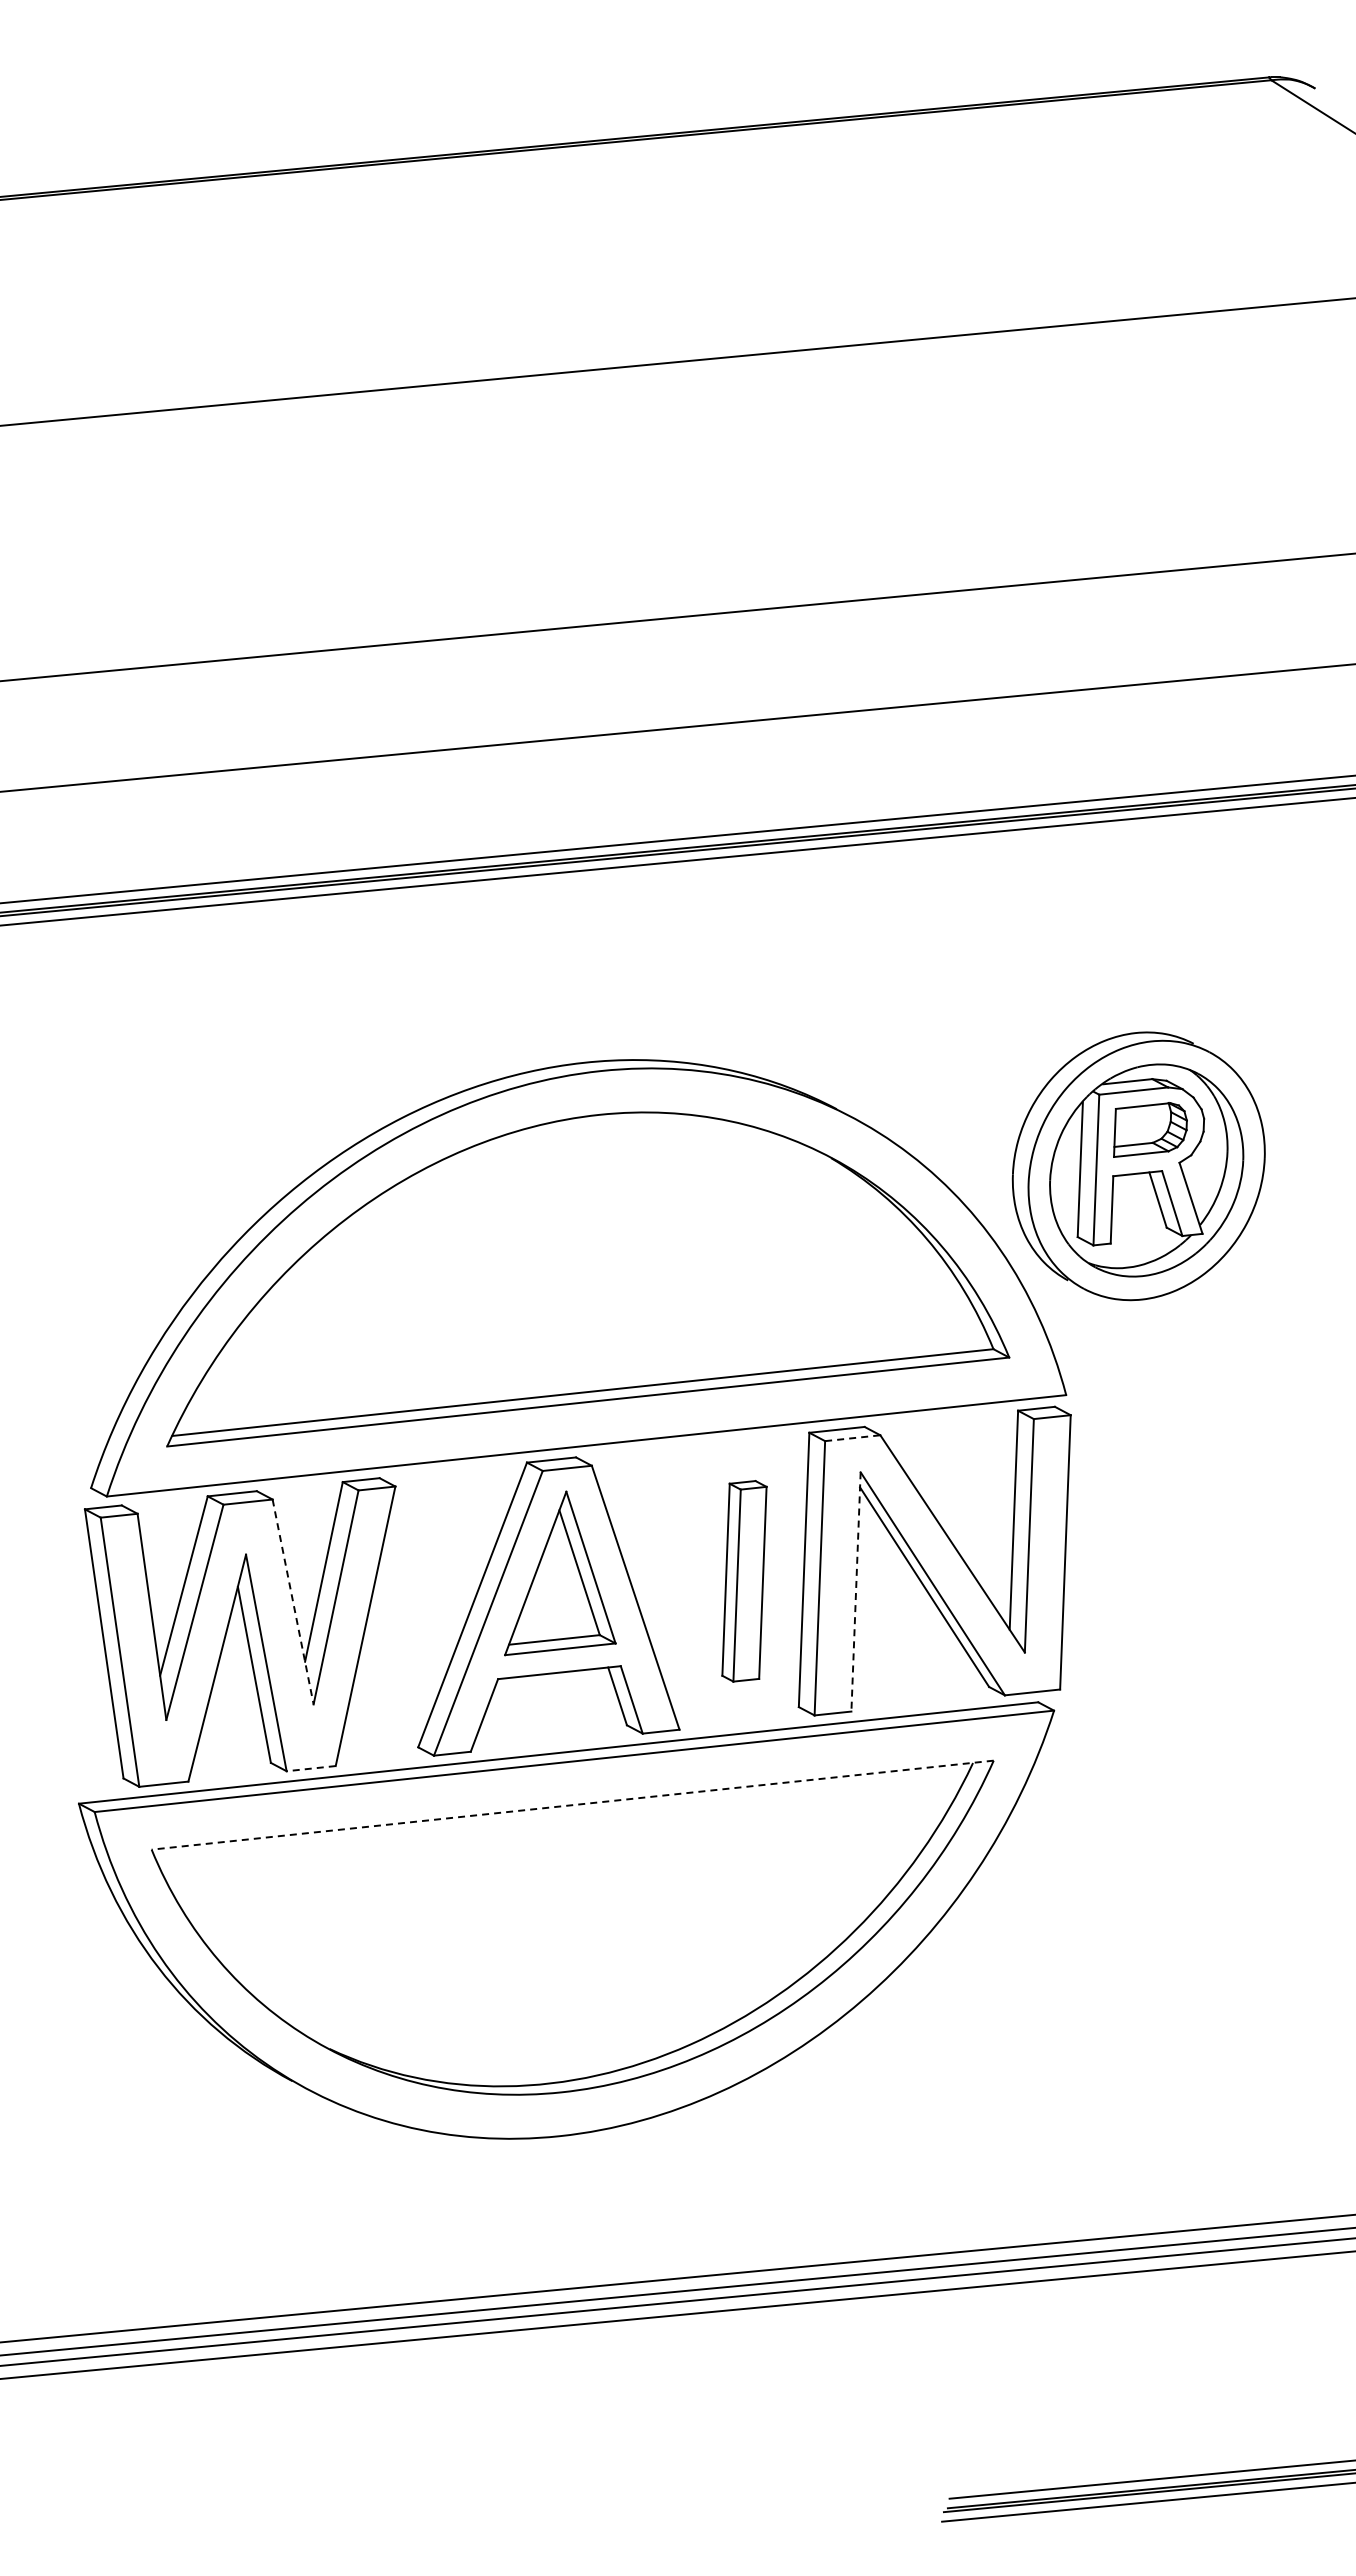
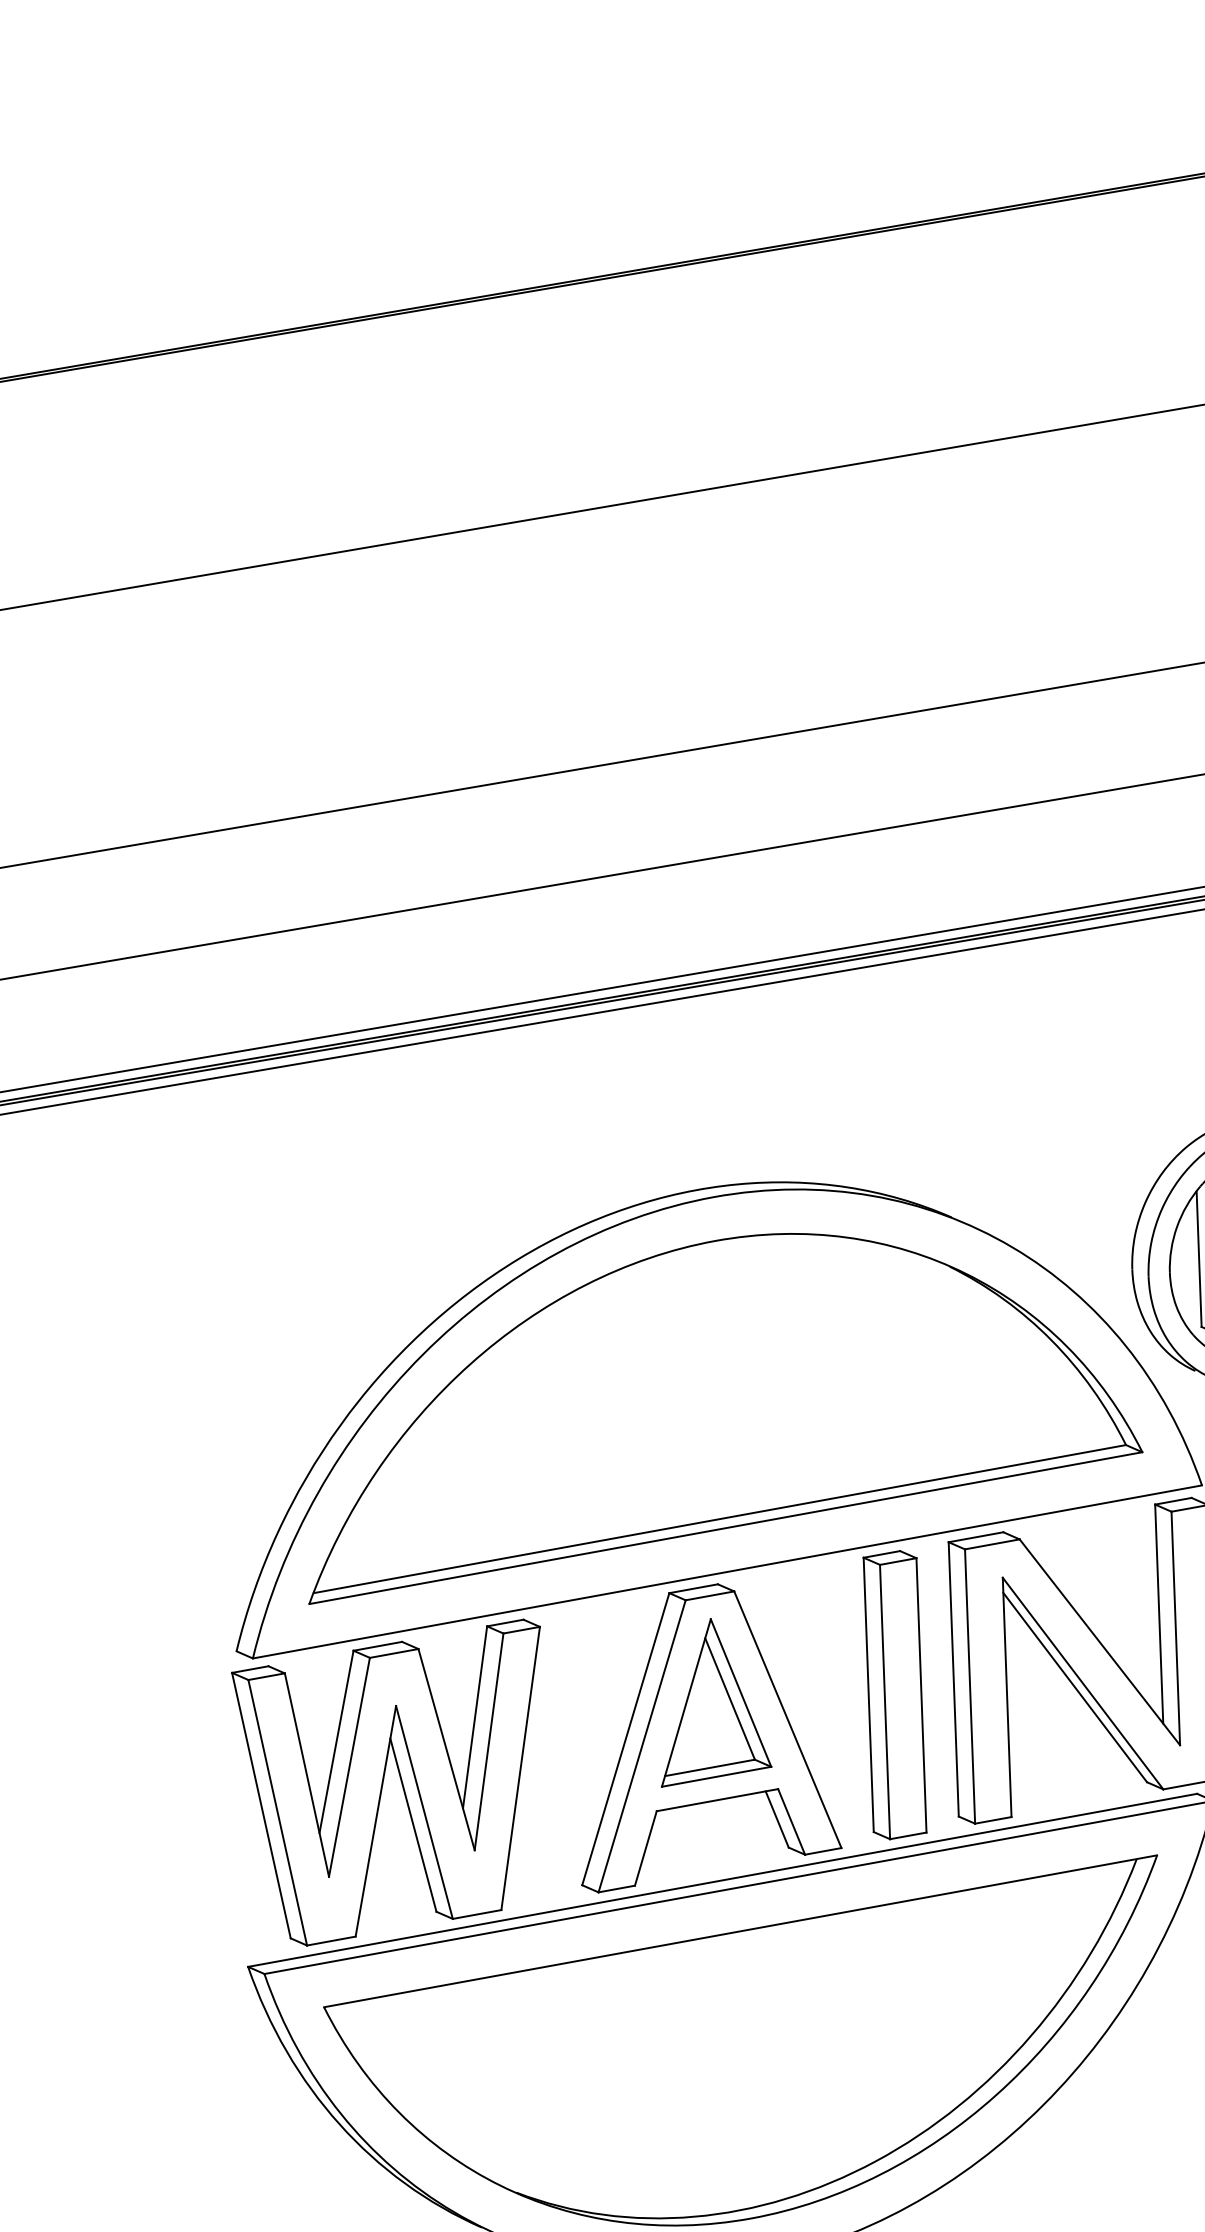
line: (852, 1438) -> (992, 1544), dashed -> solid
part: (744, 1581) -> (895, 1695), size x1.43
line: (856, 1591) -> (1007, 1696), dashed -> solid
line: (293, 1602) -> (446, 1750), dashed -> solid
line: (311, 1768) -> (477, 1914), dashed -> solid
line: (572, 1805) -> (740, 1931), dashed -> solid

